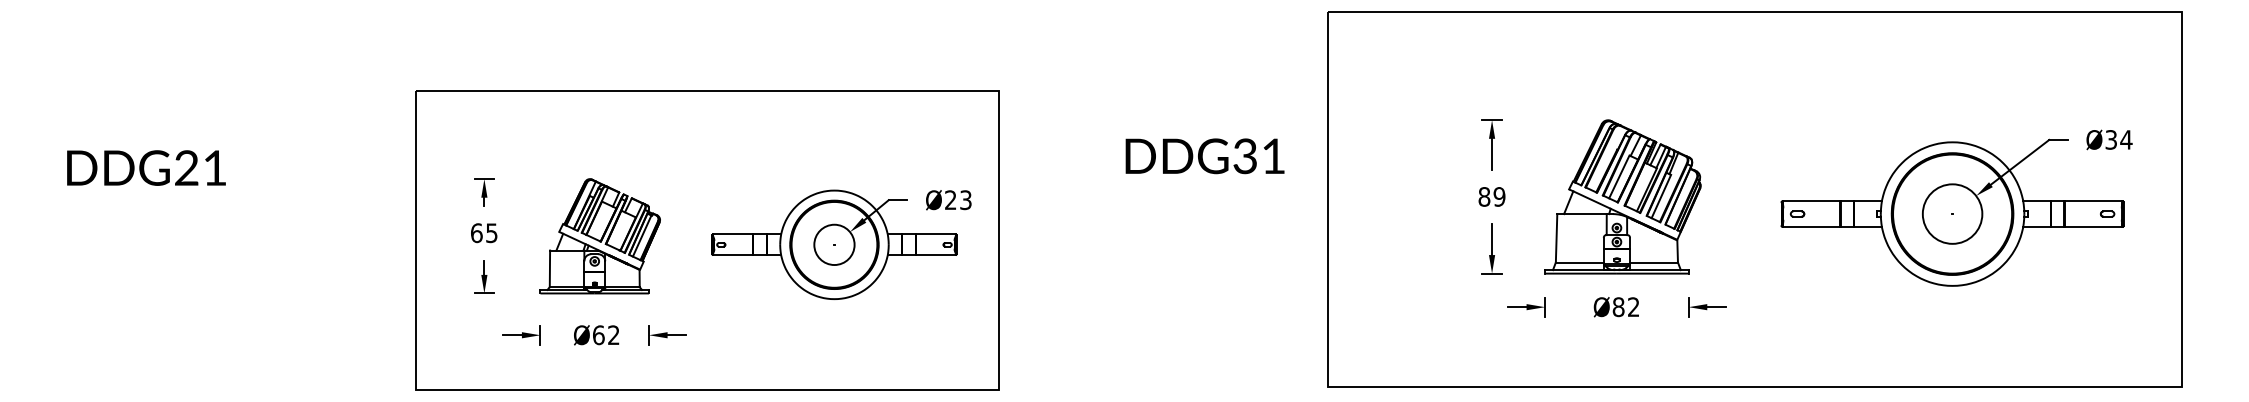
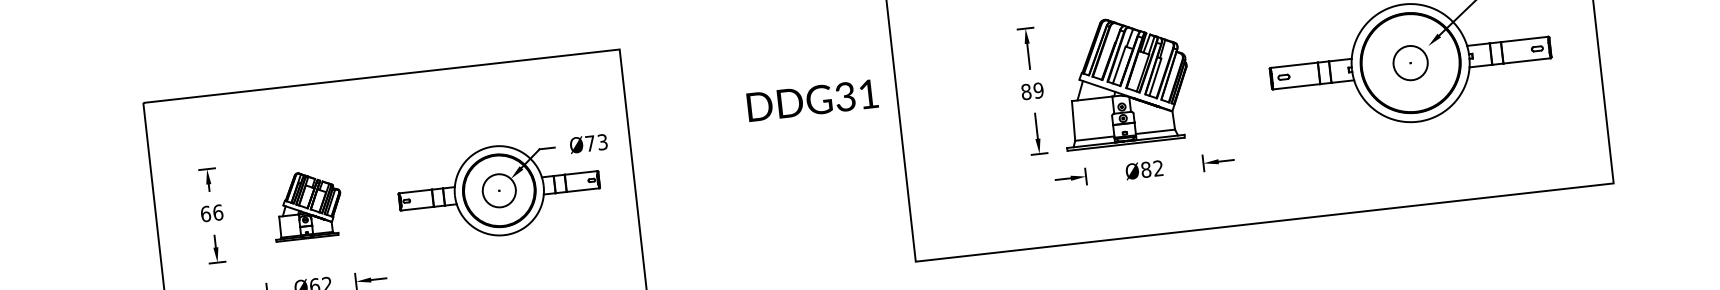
text: (1204, 156) -> (812, 100), moved
part: (1622, 196) -> (1123, 80), moved
text: (950, 199) -> (590, 143), Ø23 -> Ø73
circle: (1952, 213) -> (1410, 62), size x0.7
text: (491, 233) -> (217, 212), 65 -> 66
part: (599, 236) -> (306, 205), size x0.7

